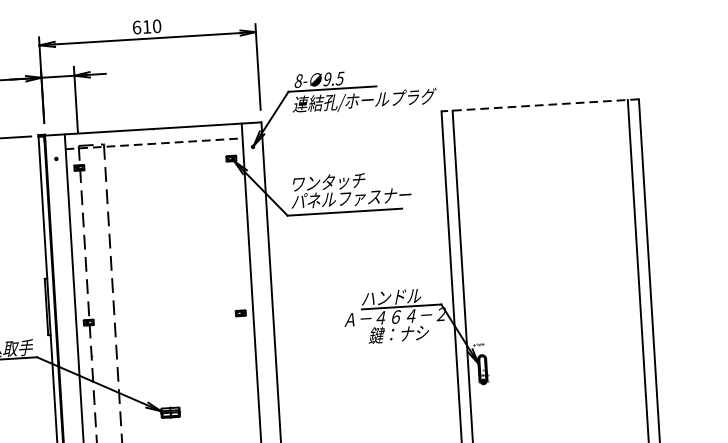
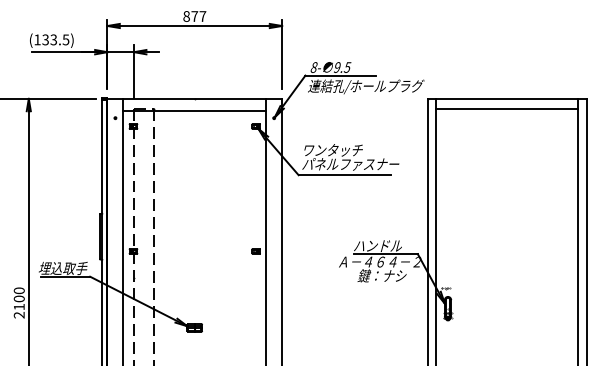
text: (146, 26) -> (194, 16), 610 -> 877
line: (540, 104) -> (507, 98), dashed -> solid
line: (540, 117) -> (506, 108), added
line: (154, 143) -> (195, 110), dashed -> solid

